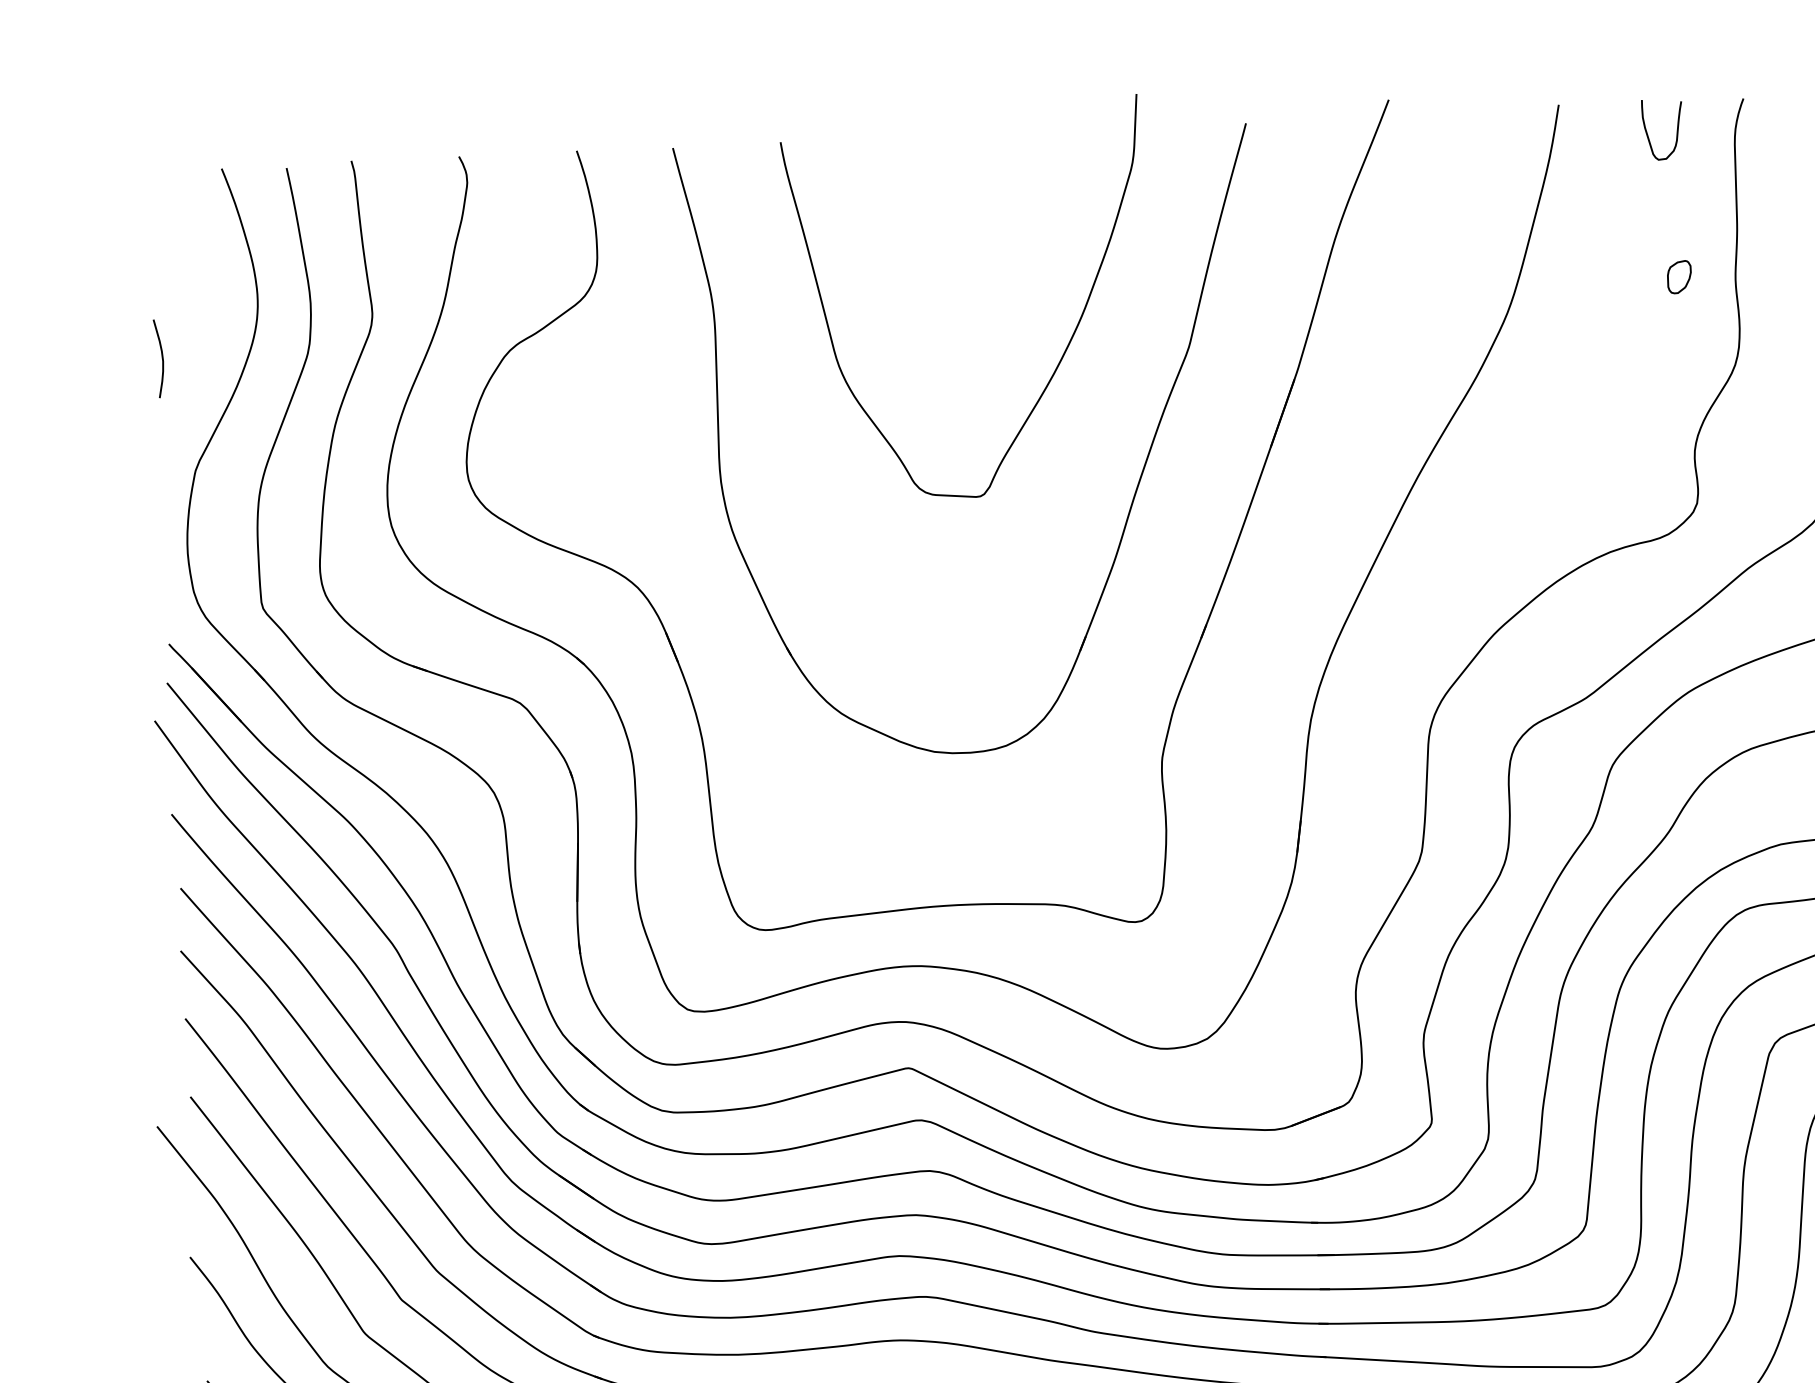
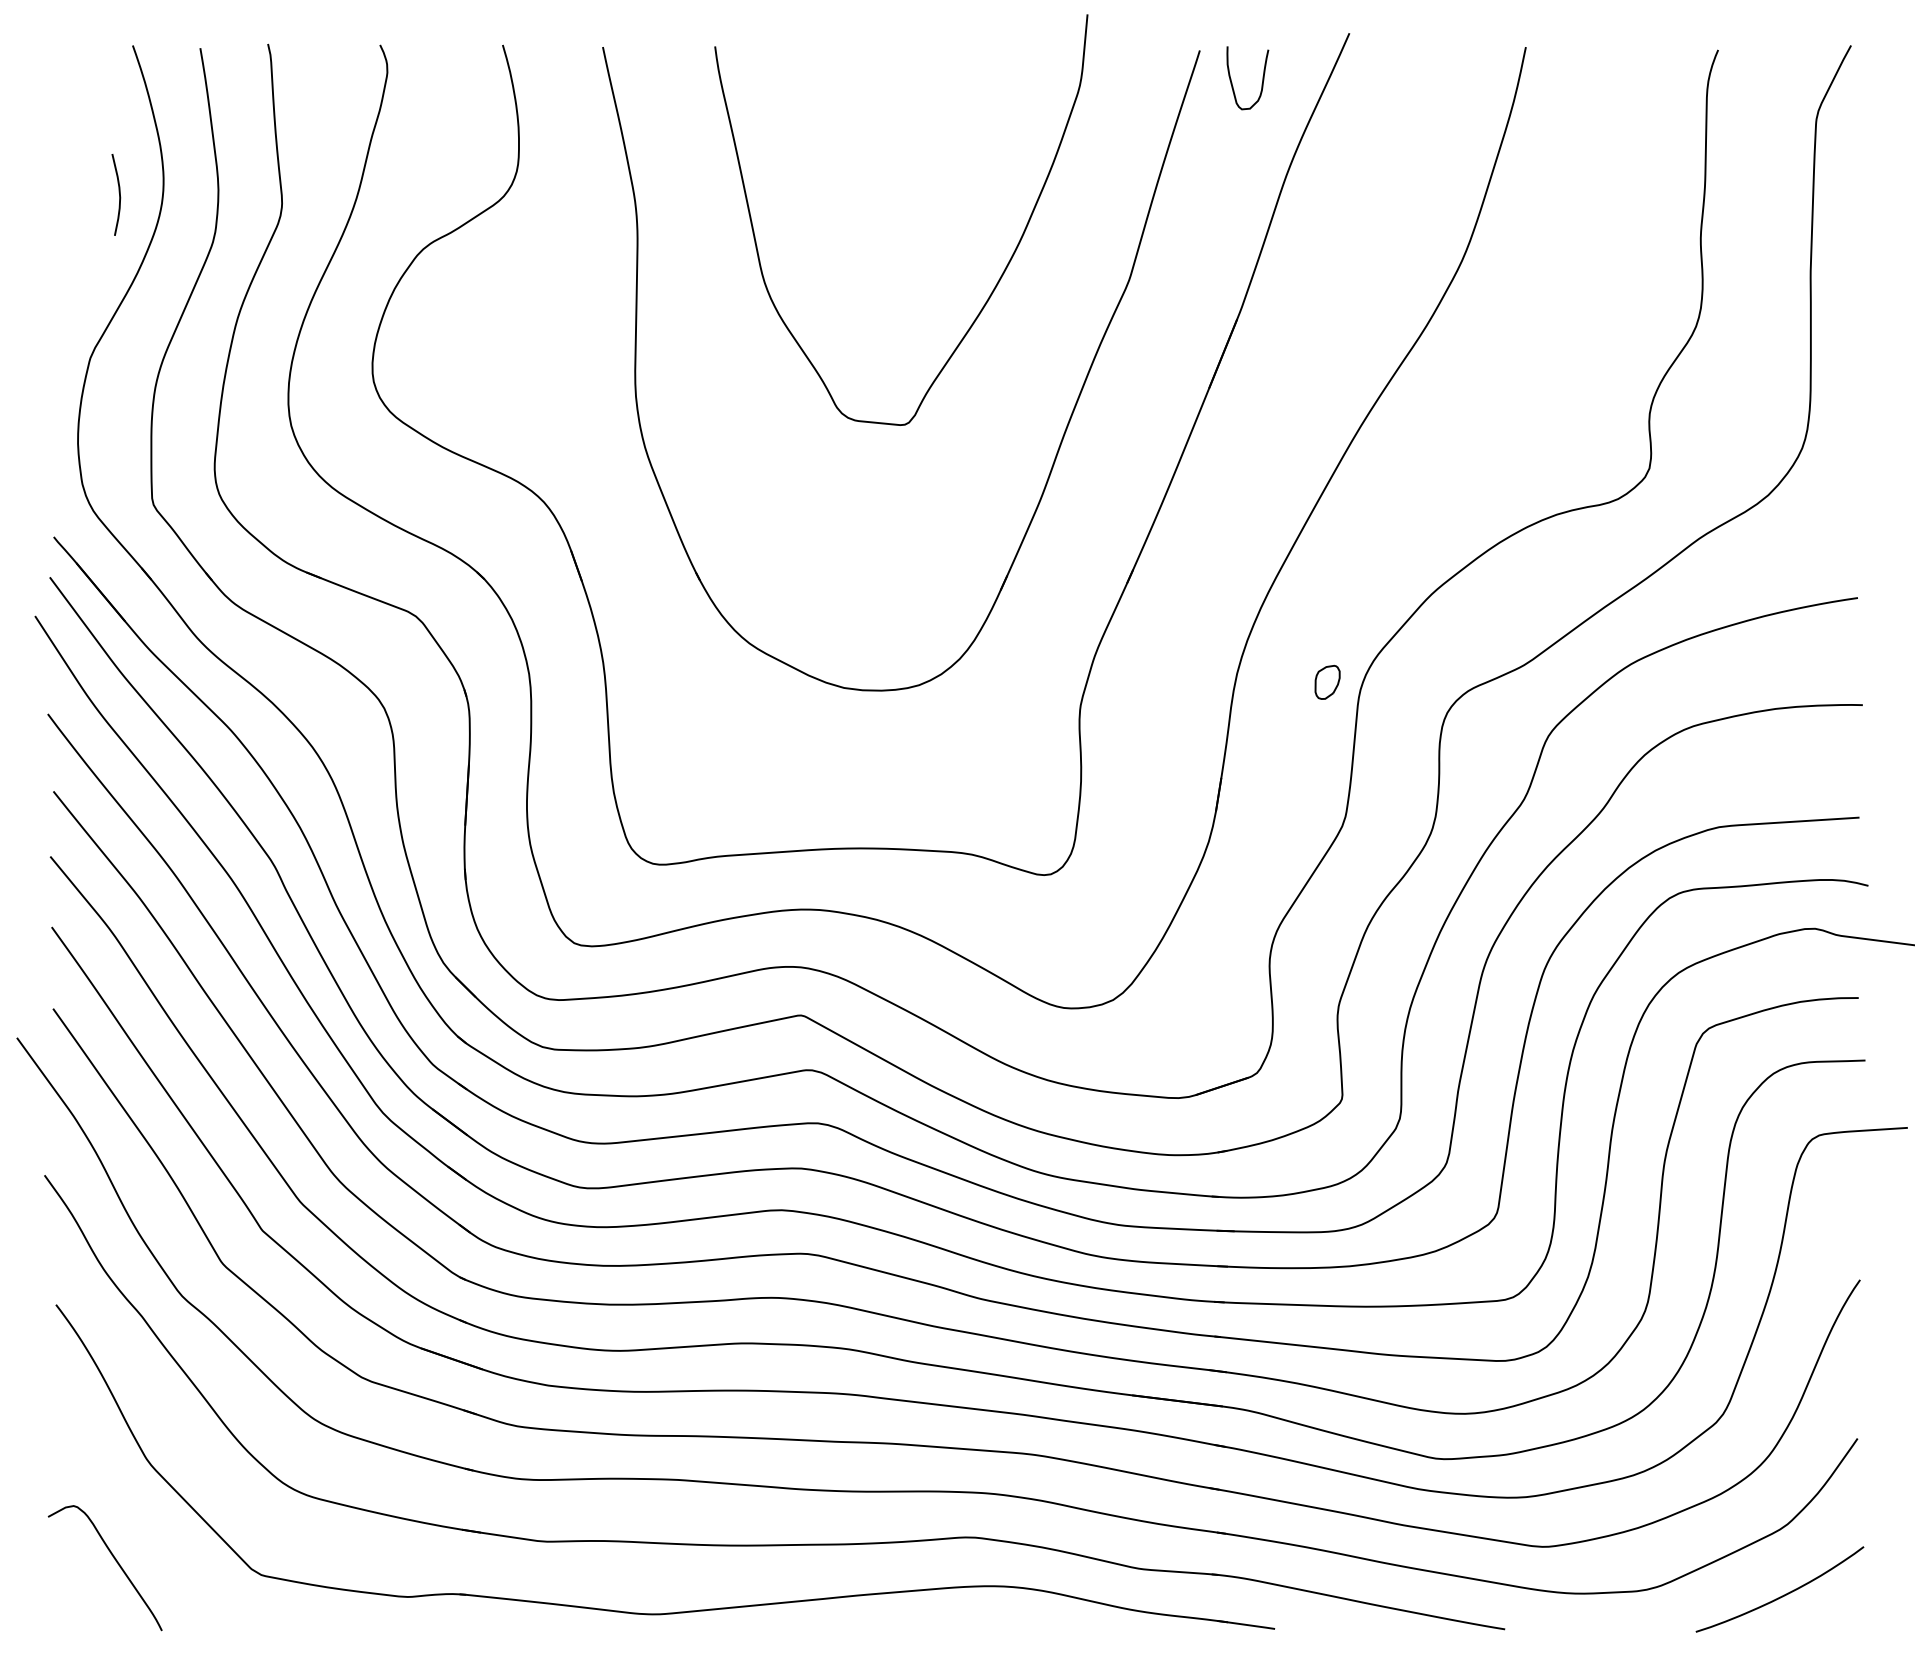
curve: (1676, 134) -> (1261, 83), moved
part: (1679, 276) -> (1327, 681), moved
curve: (161, 356) -> (118, 192), moved

